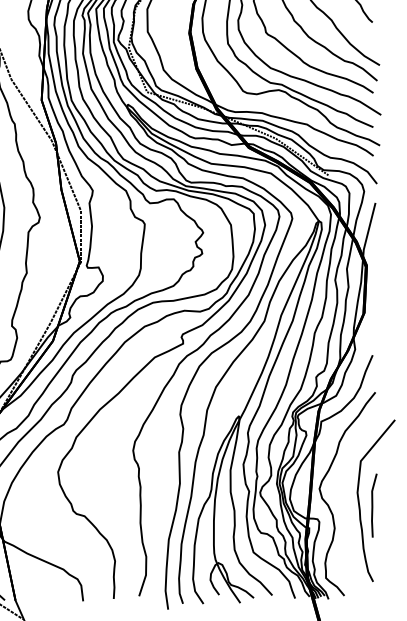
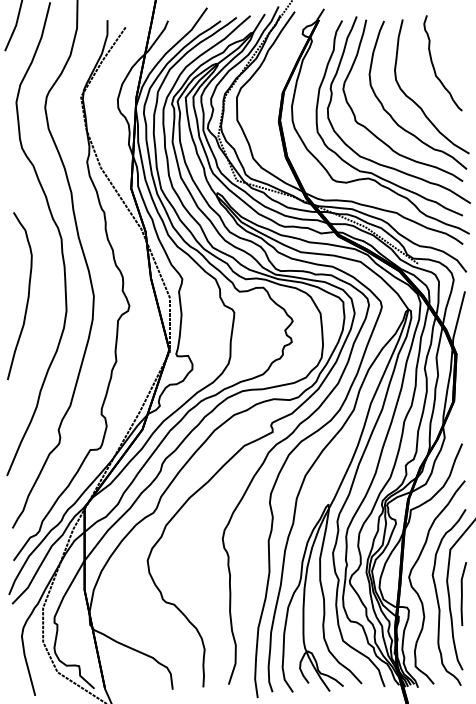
curve: (348, 509) -> (438, 597), added

